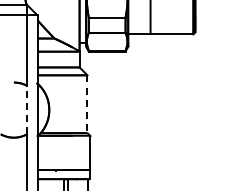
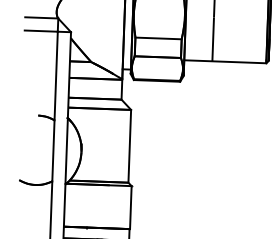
line: (87, 104) -> (129, 146), dashed -> solid
line: (27, 109) -> (54, 150), dashed -> solid

